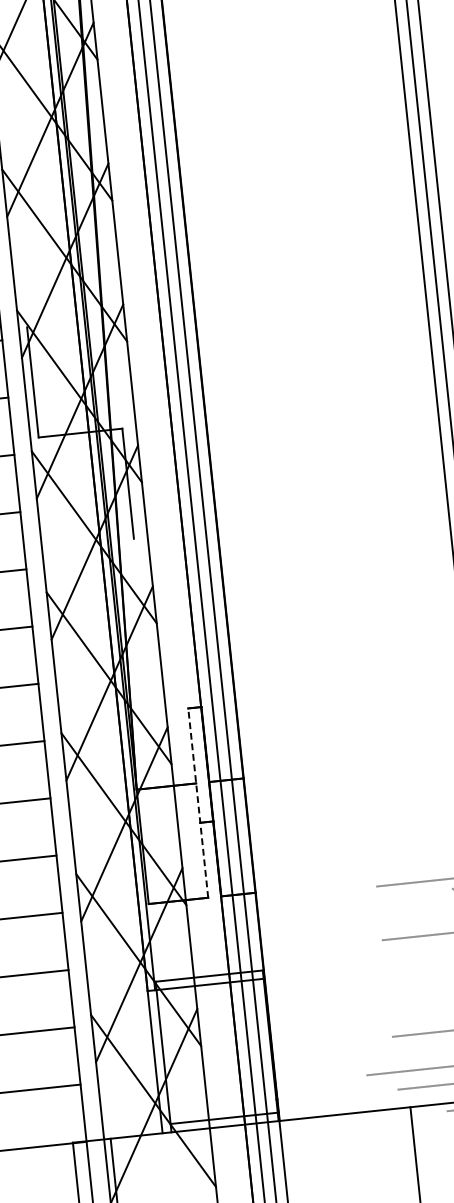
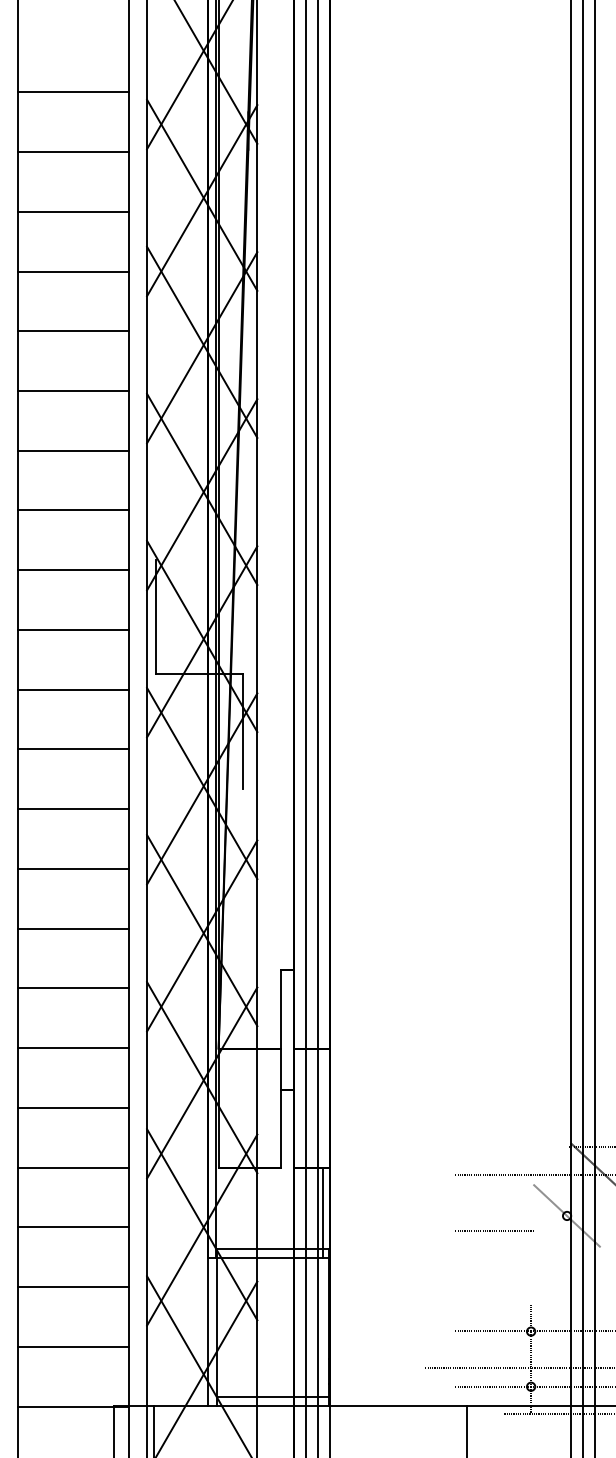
line: (198, 803) -> (280, 1069), dashed -> solid
line: (252, 936) -> (322, 1212), added

